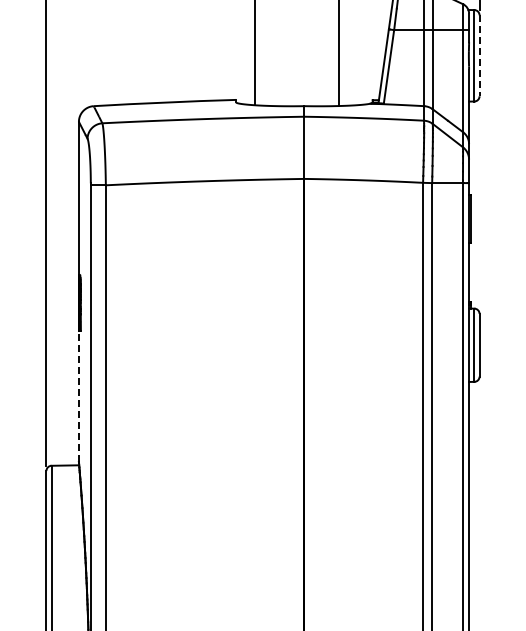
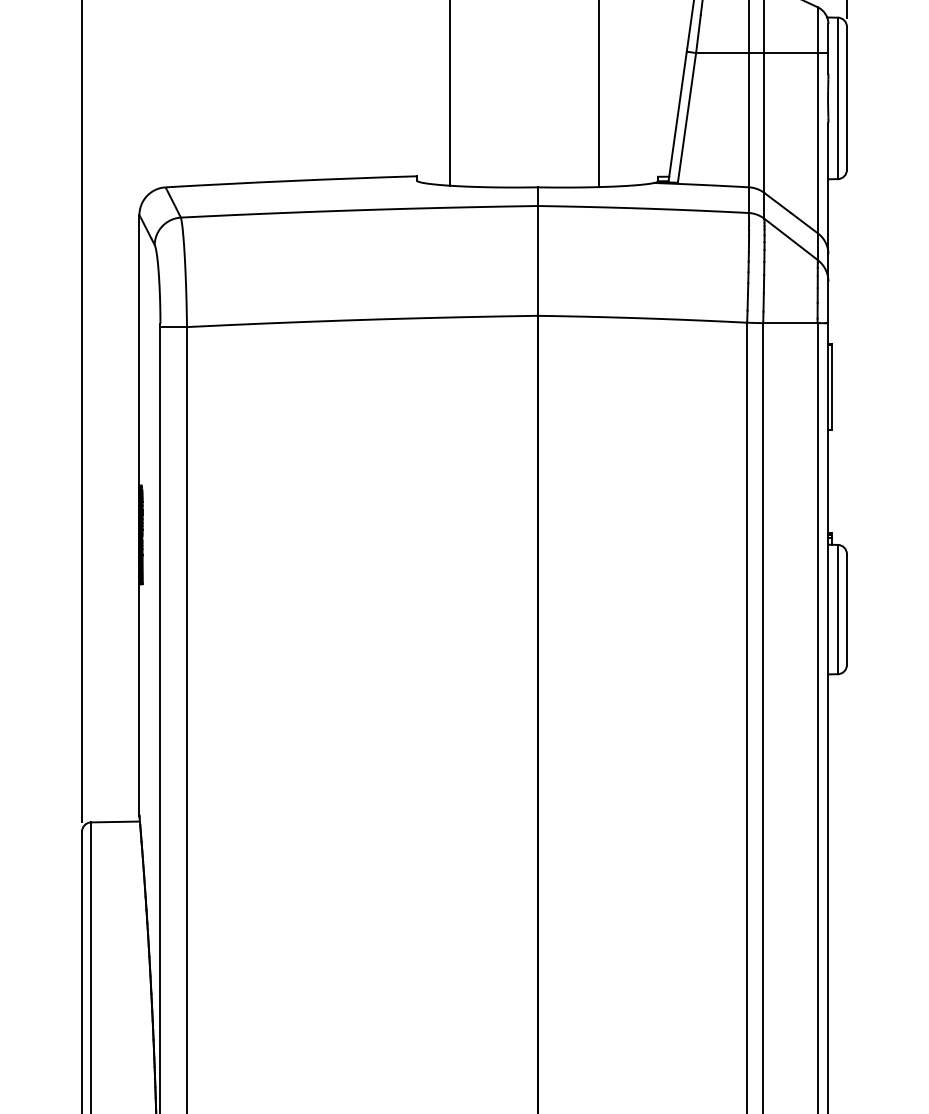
line: (479, 56) -> (846, 99), dashed -> solid
line: (78, 395) -> (138, 698), dashed -> solid

